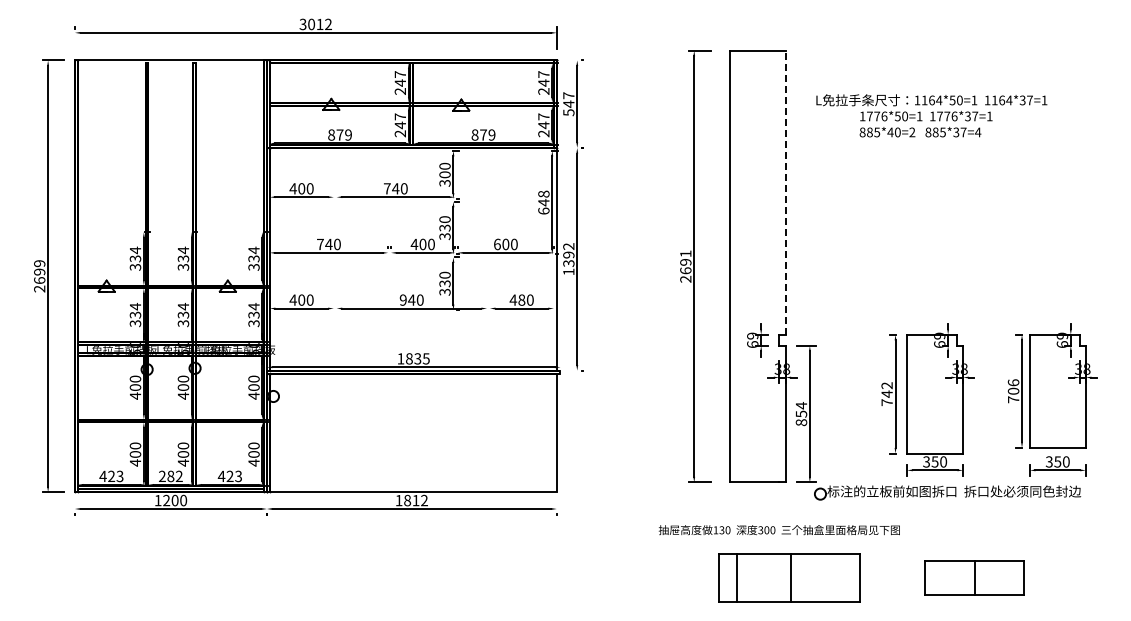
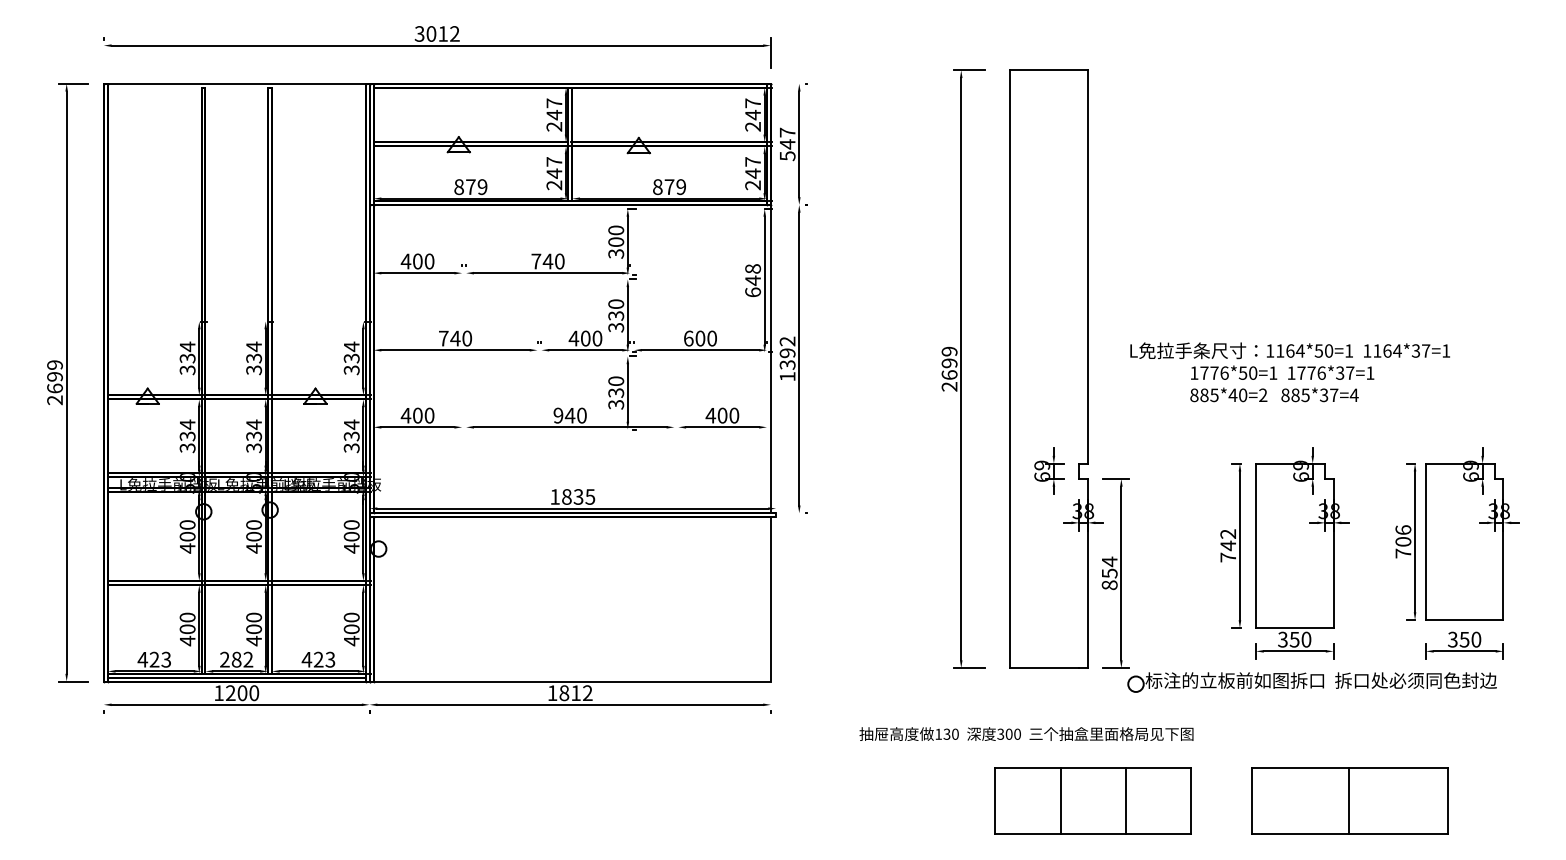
text: (931, 115) -> (1289, 371), moved
line: (785, 192) -> (1087, 266), dashed -> solid
text: (685, 253) -> (949, 351), 2691 -> 2699
text: (521, 299) -> (722, 414), 480 -> 400
text: (778, 530) -> (1025, 734), moved
part: (974, 577) -> (1349, 799), size x1.43
line: (736, 578) -> (1059, 801), moved
line: (791, 578) -> (1126, 801), moved

